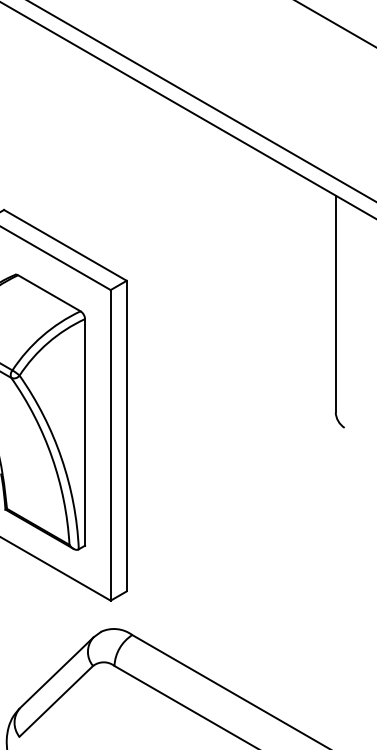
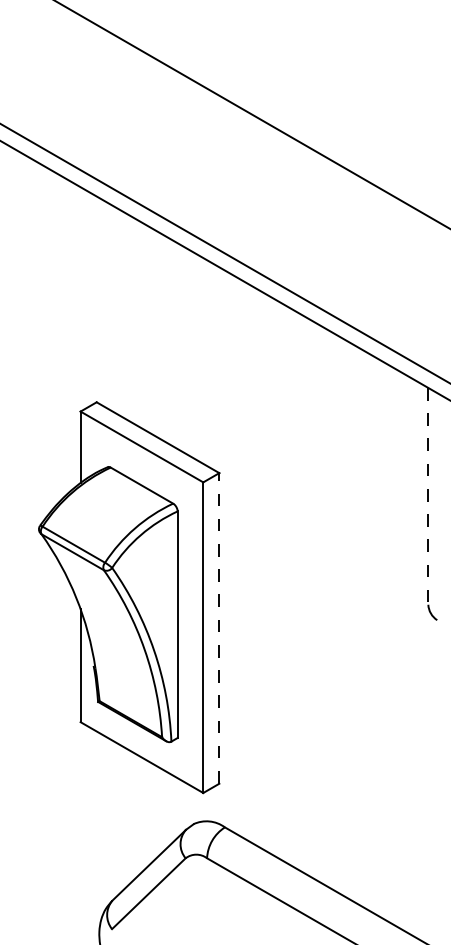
line: (335, 304) -> (428, 496), solid -> dashed
line: (126, 435) -> (219, 627), solid -> dashed

